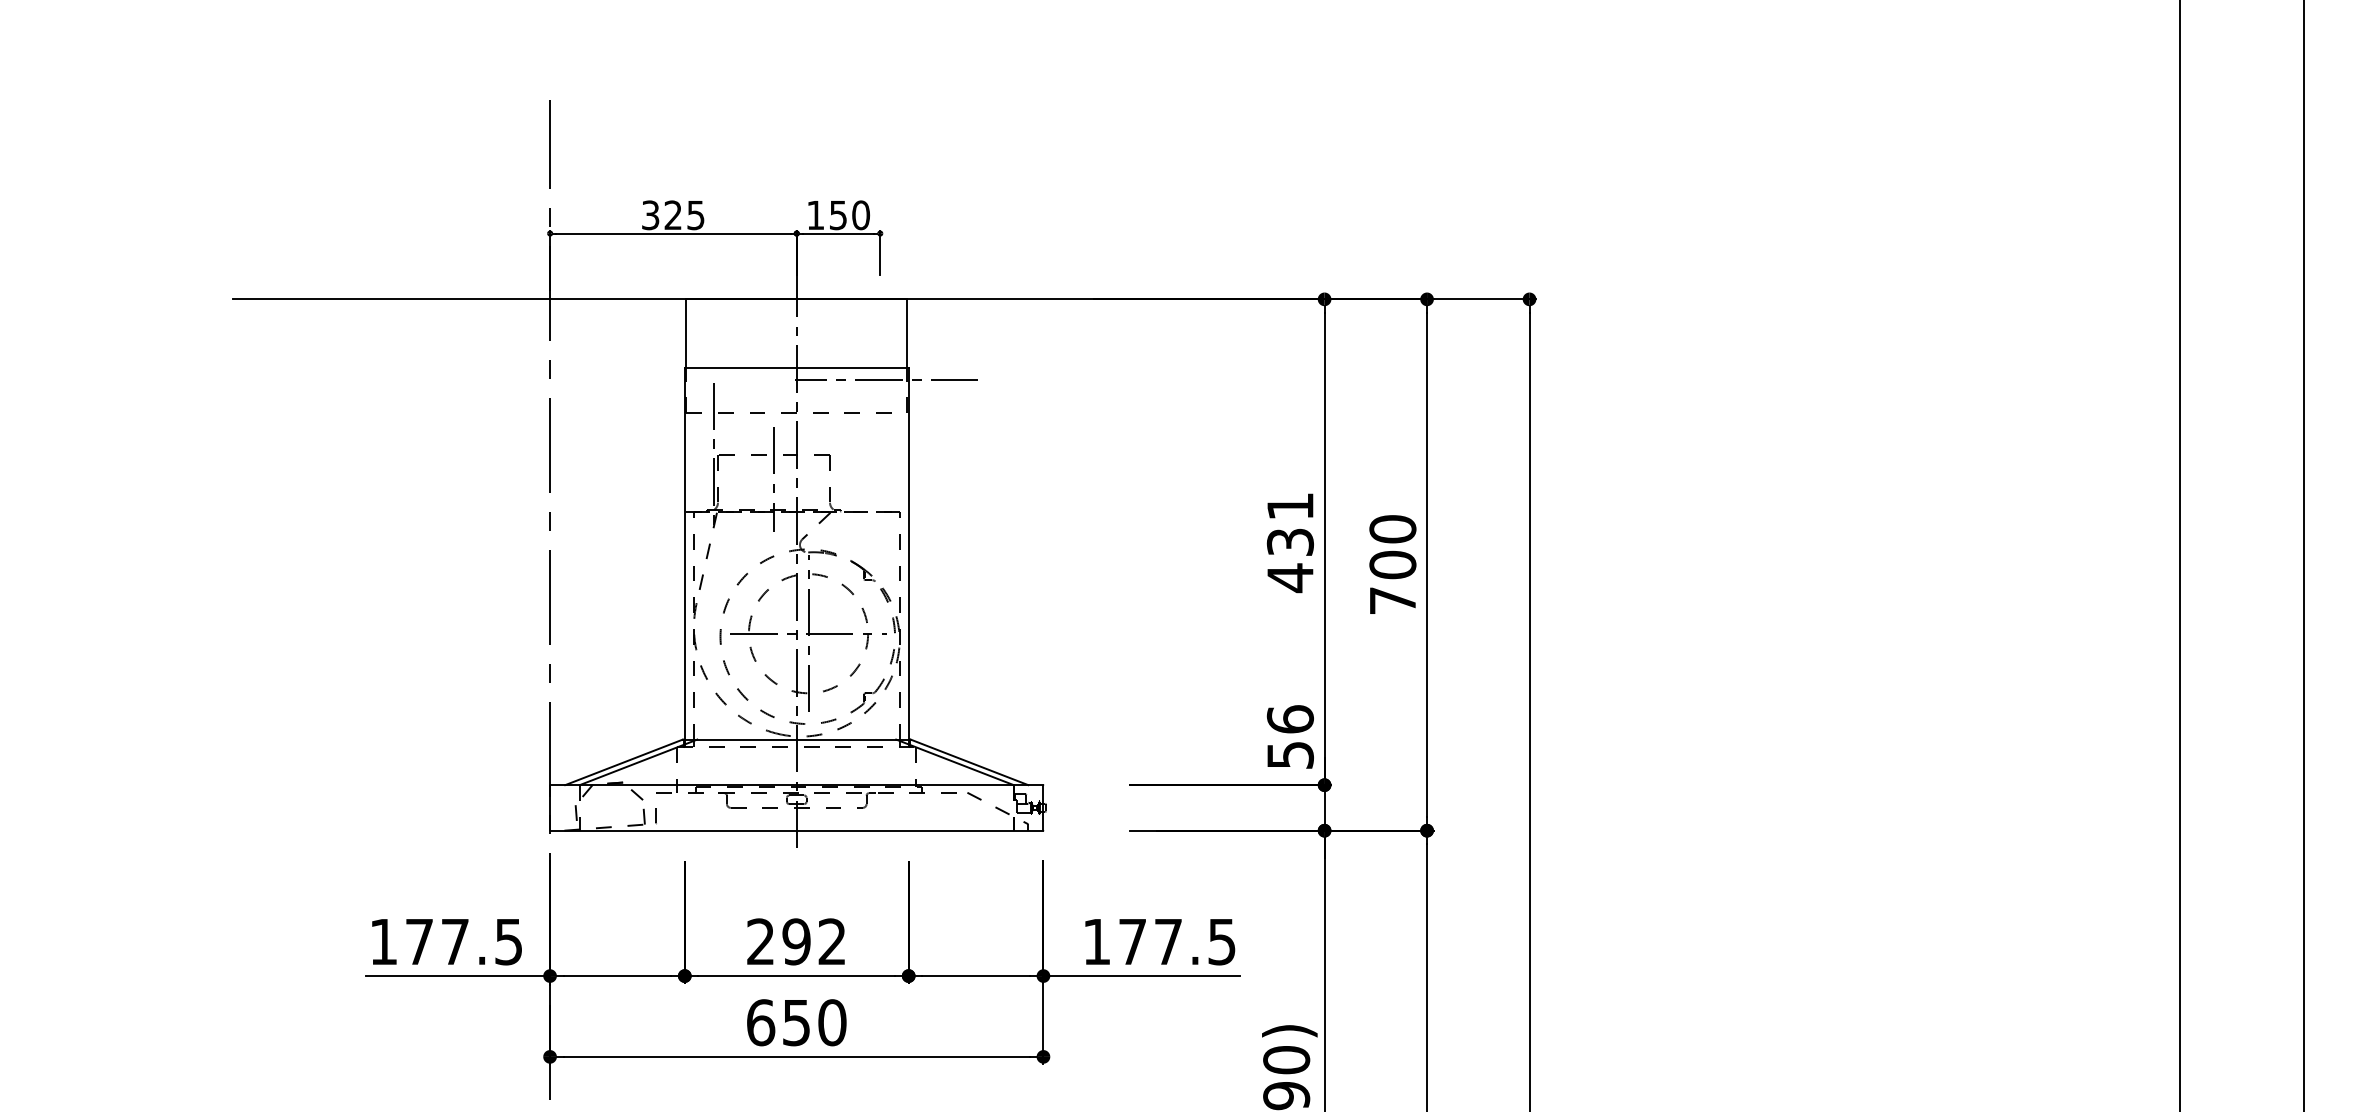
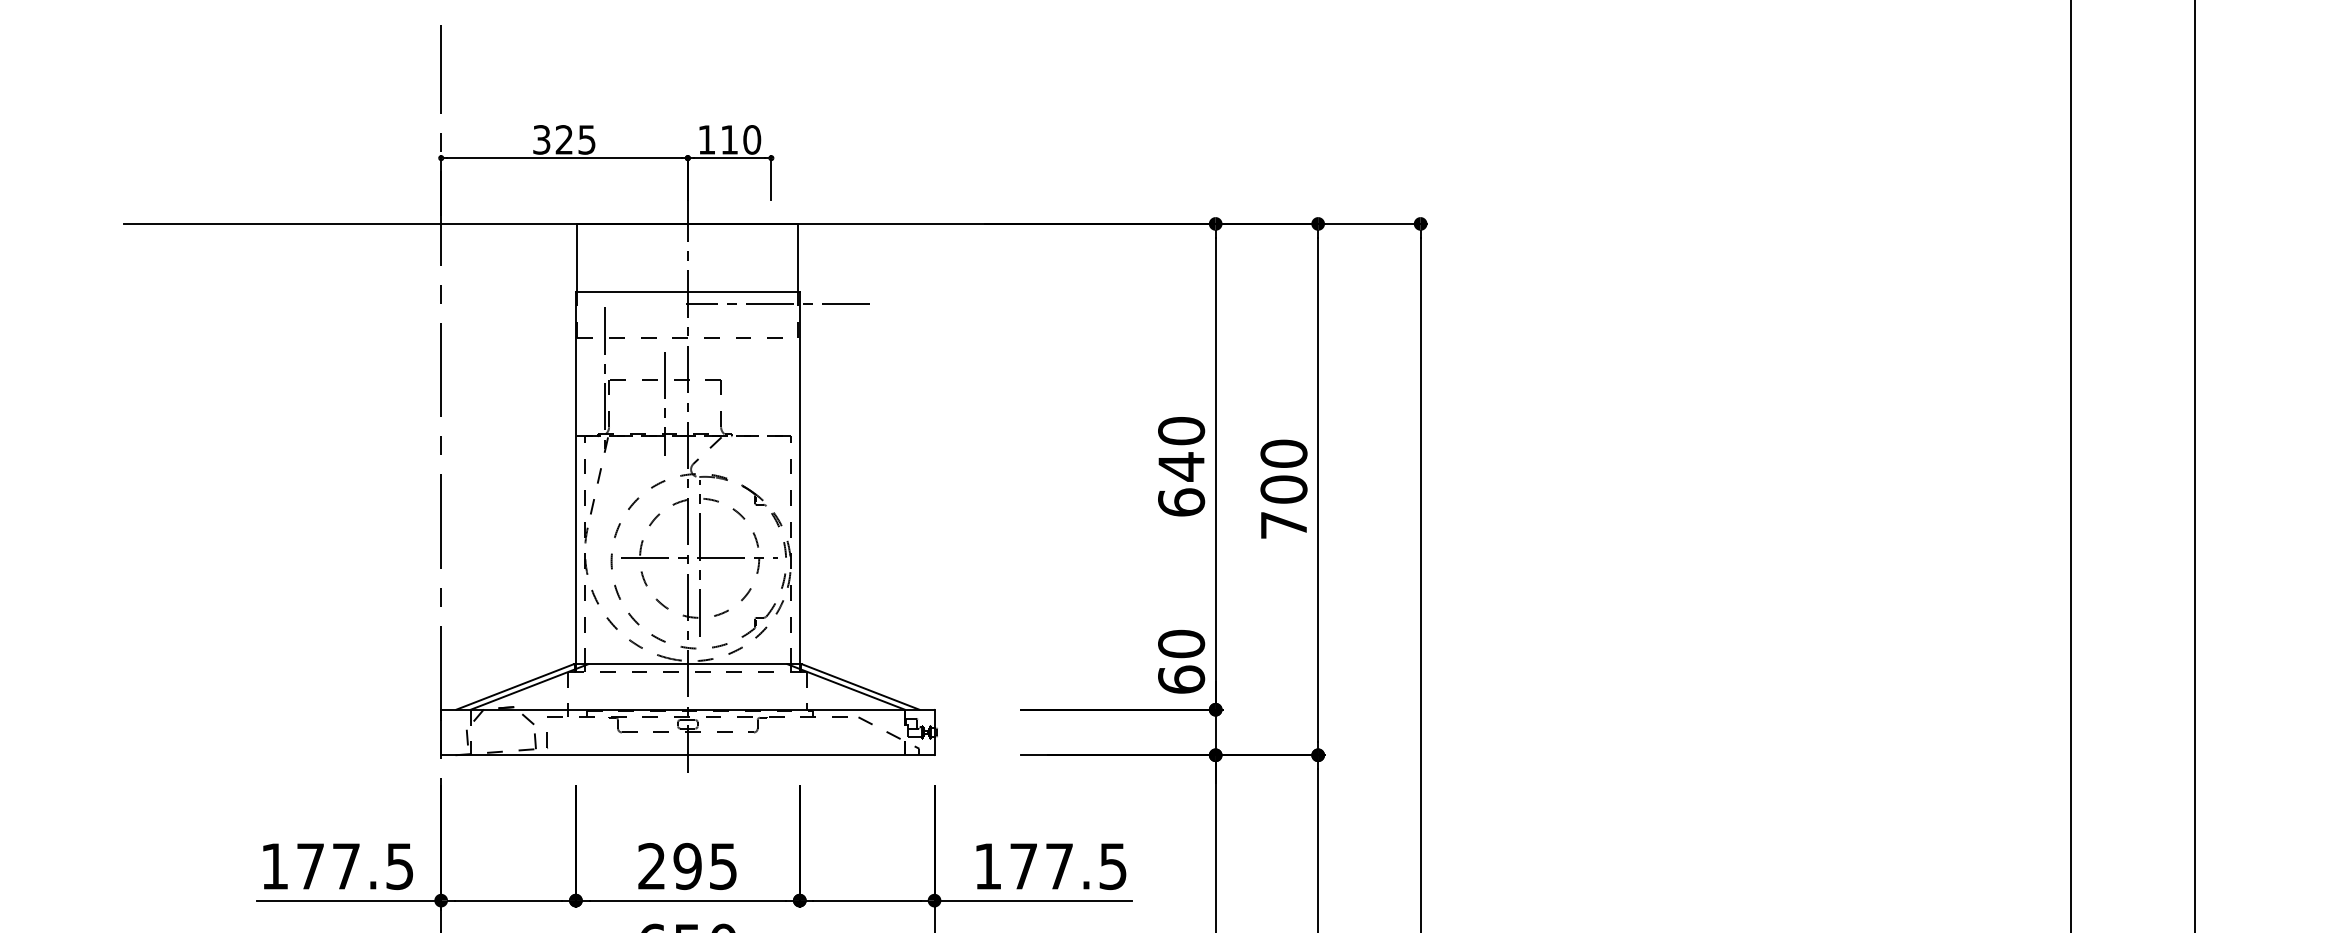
text: (838, 215) -> (729, 140), 150 -> 110
text: (1289, 542) -> (1180, 467), 431 -> 640
text: (1289, 737) -> (1180, 662), 56 -> 60
text: (831, 941) -> (722, 866), 292 -> 295

